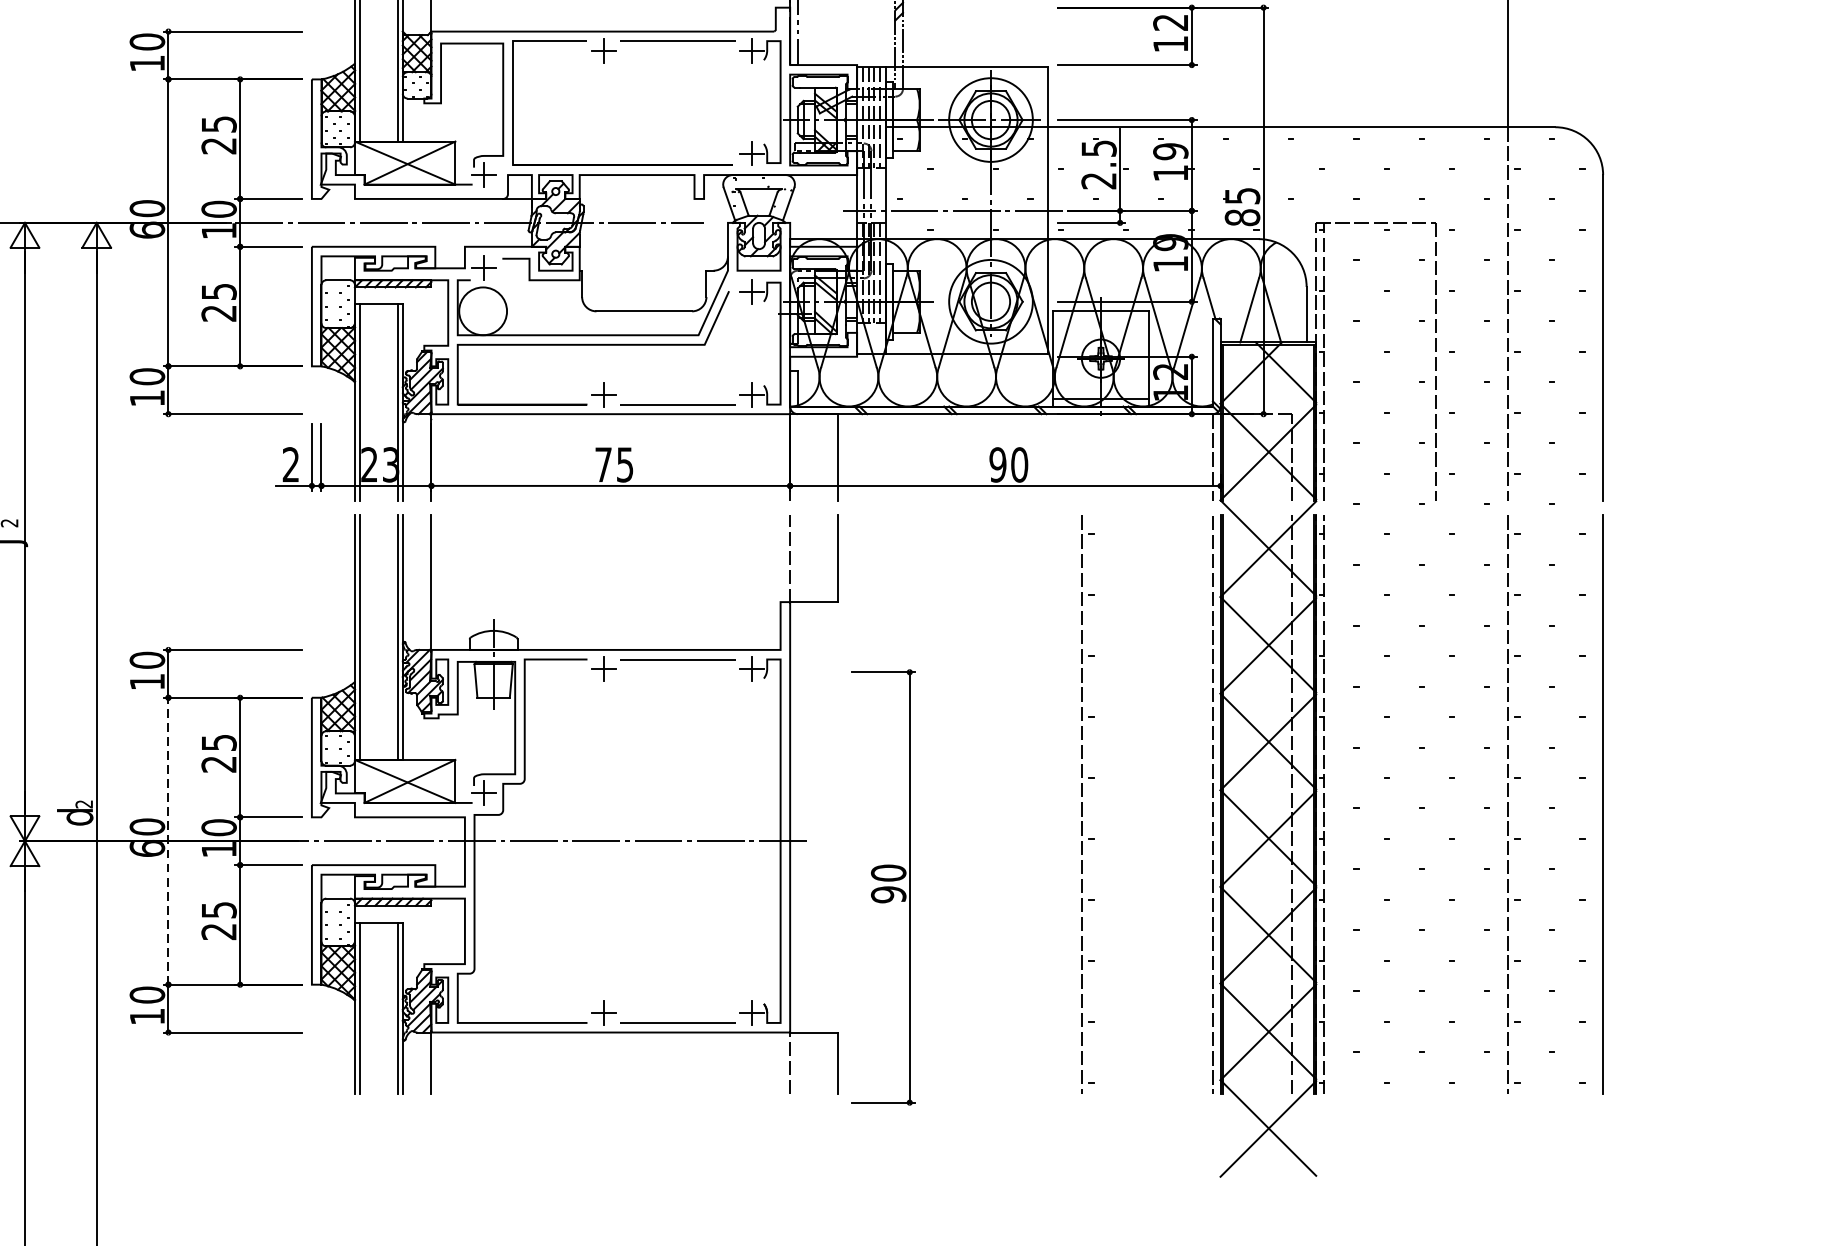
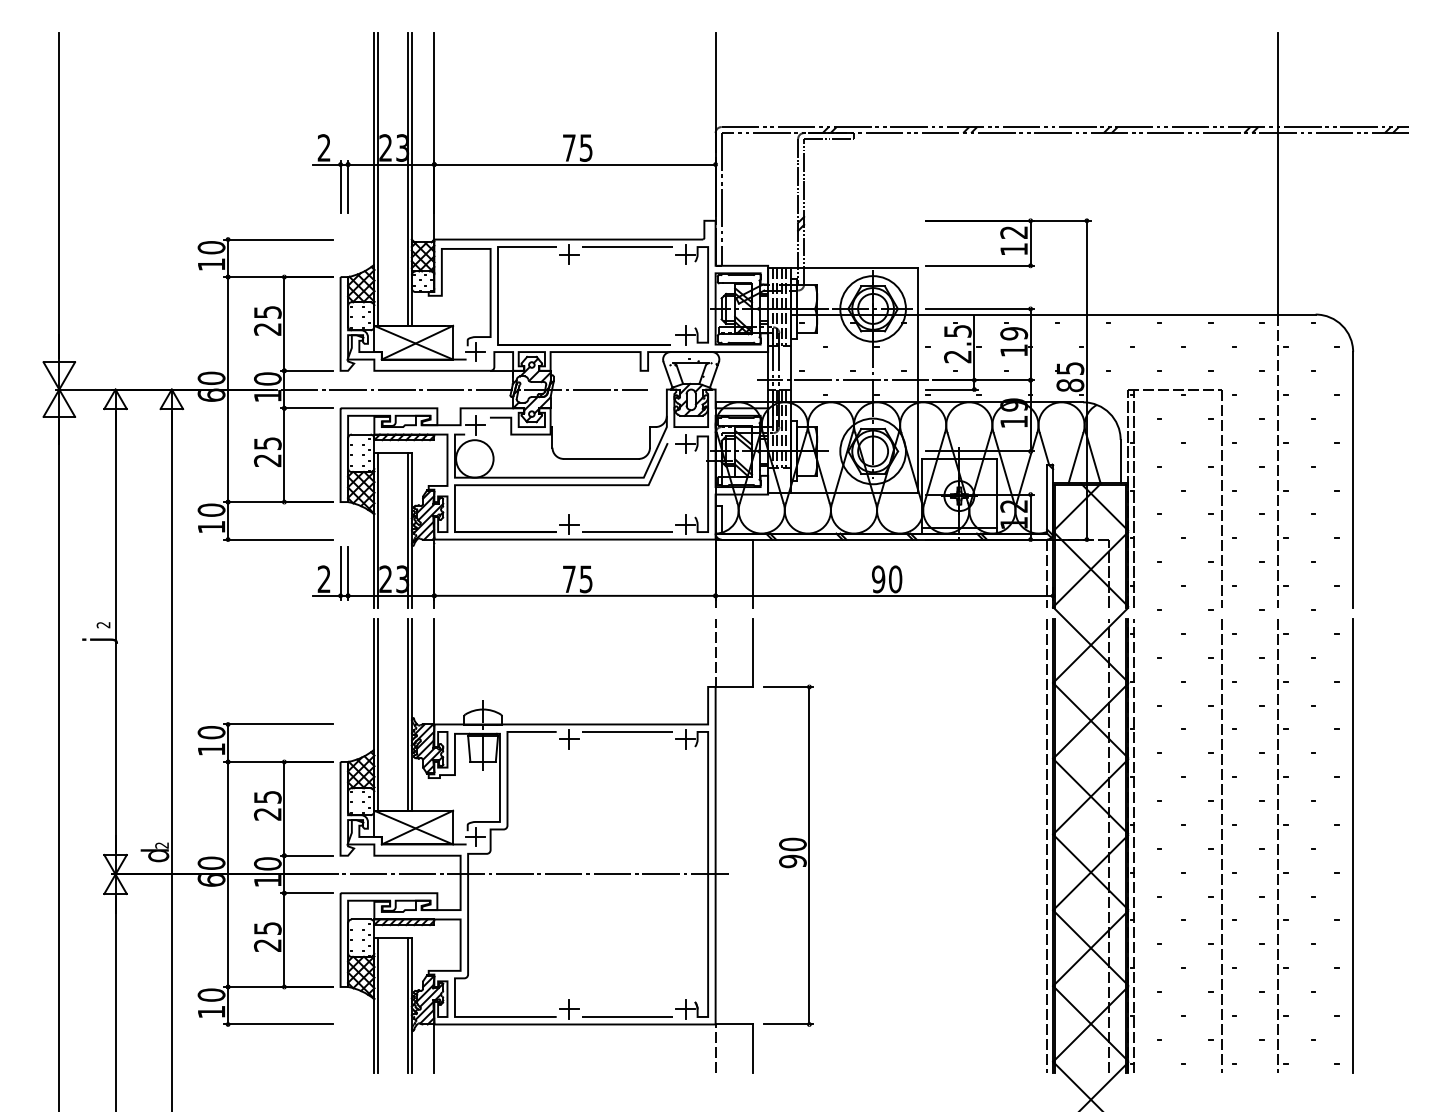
part: (1087, 804) -> (948, 845), removed
line: (1435, 804) -> (1221, 845), added
line: (168, 841) -> (228, 874), dashed -> solid
part: (883, 887) -> (788, 855), moved

